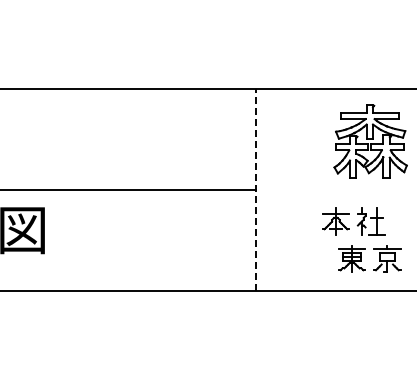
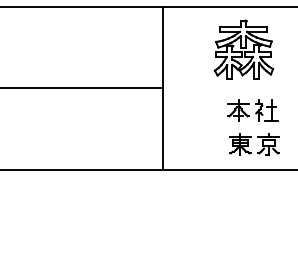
part: (370, 141) -> (243, 49), moved
line: (256, 189) -> (163, 88), dashed -> solid
part: (353, 221) -> (252, 110), moved

